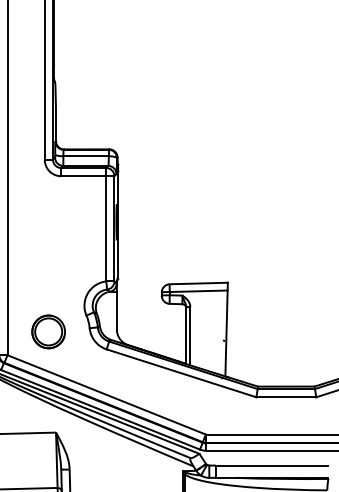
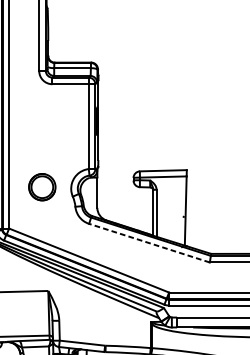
part: (48, 331) -> (42, 186), moved
line: (181, 373) -> (149, 243), solid -> dashed

